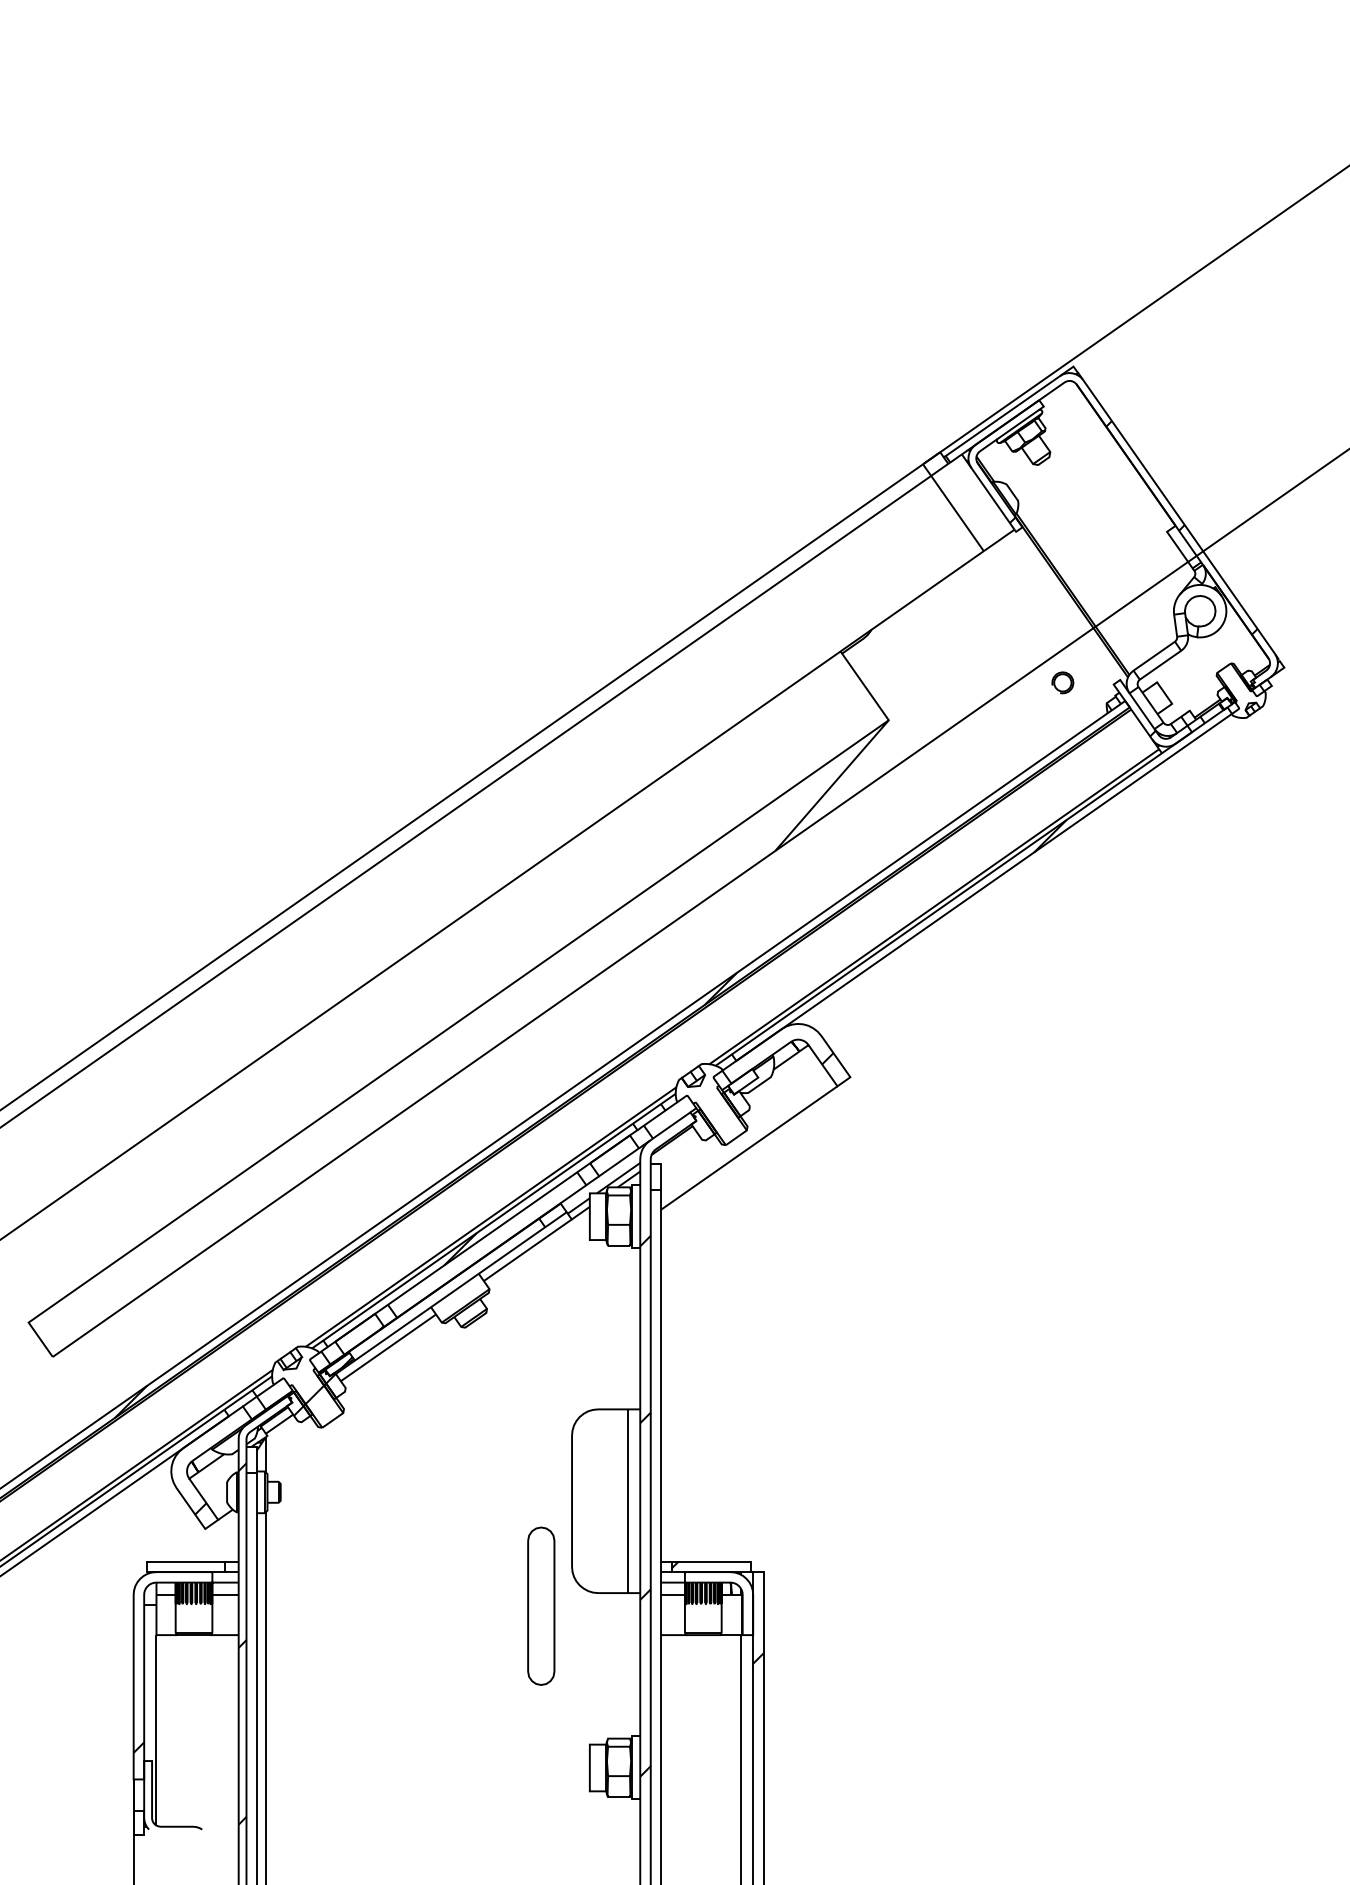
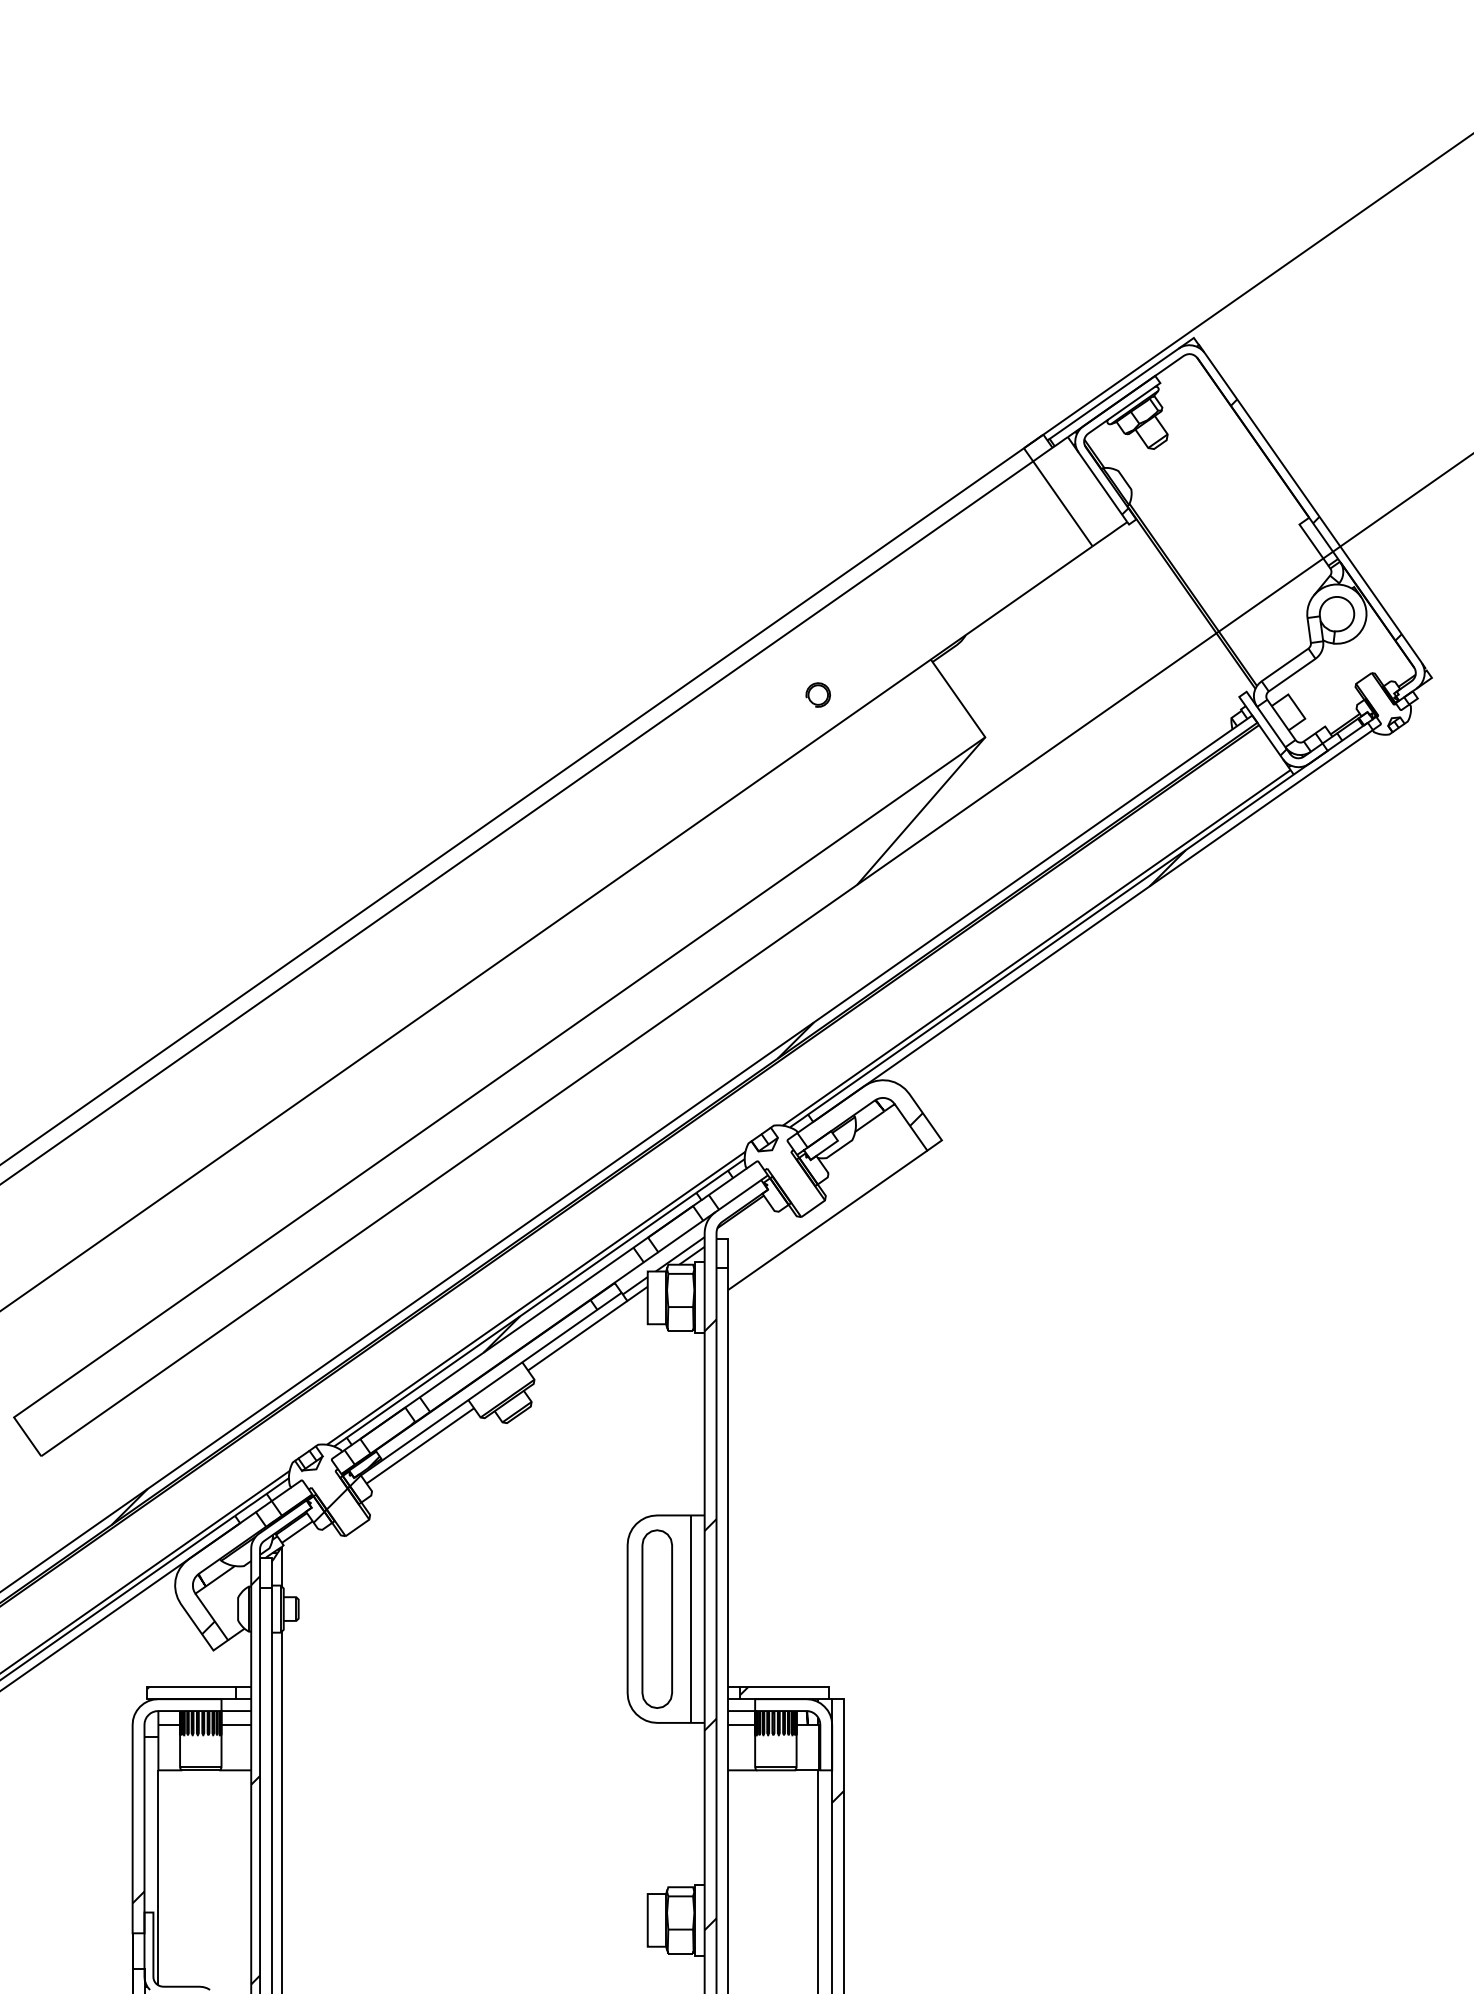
part: (1062, 682) -> (817, 694), moved
part: (541, 1605) -> (657, 1618), moved

